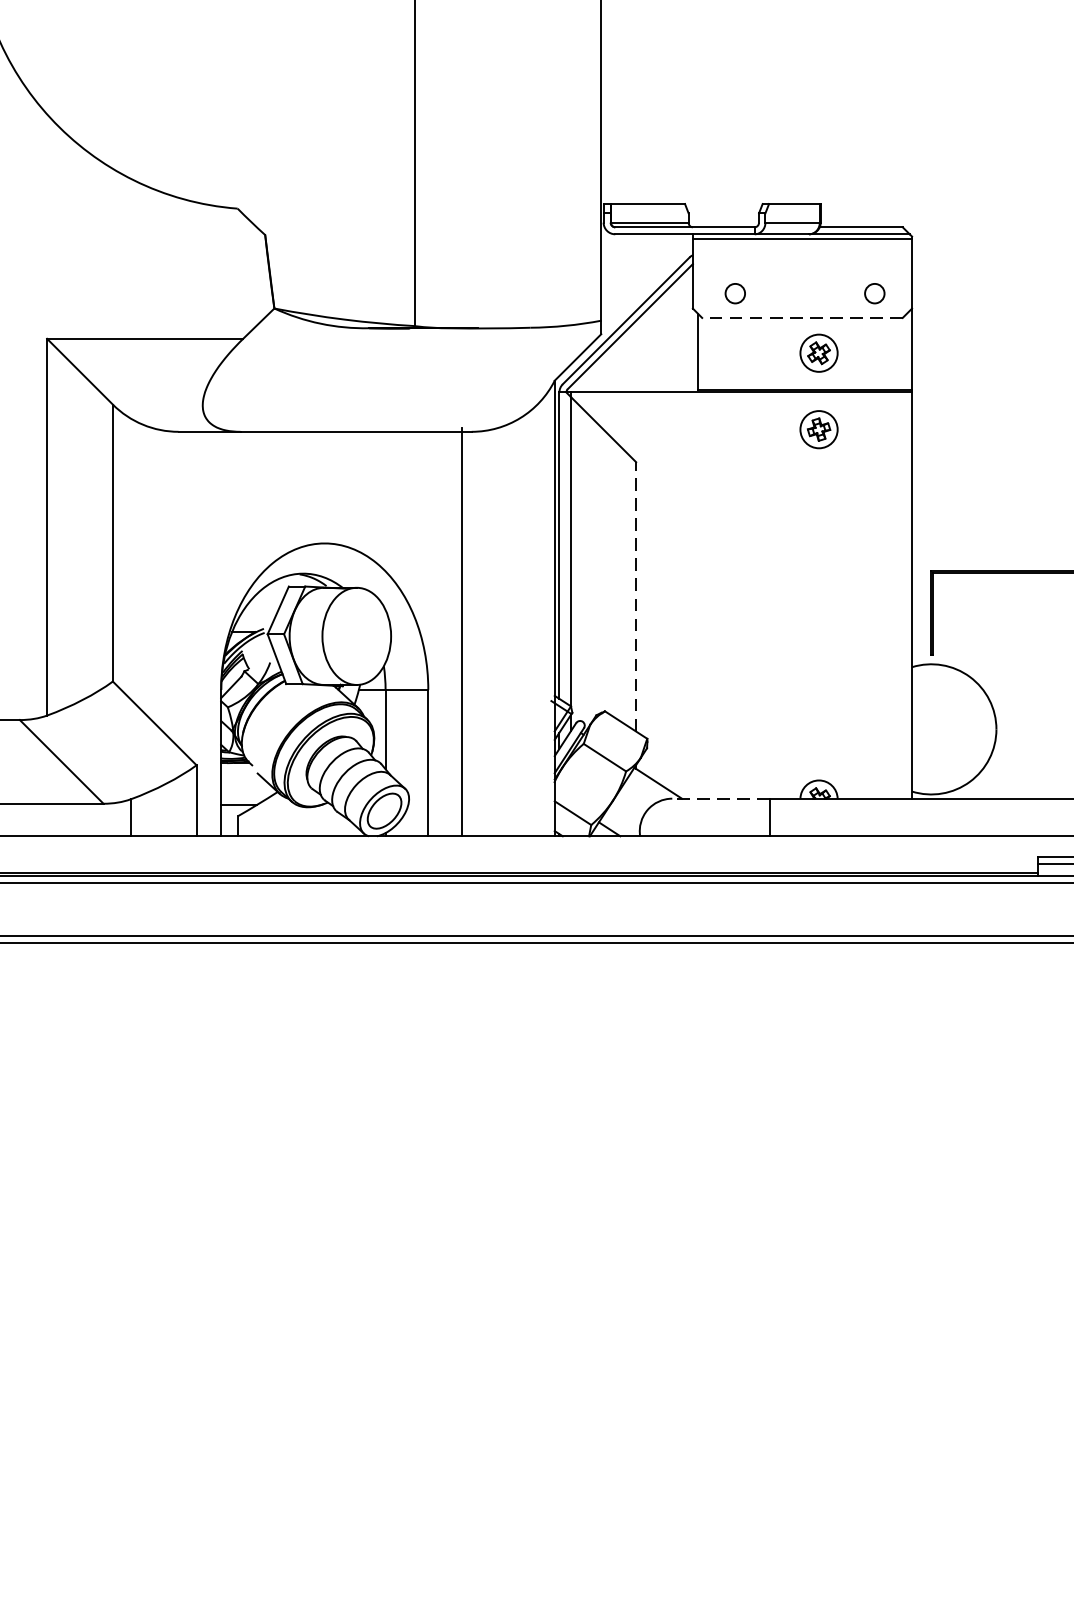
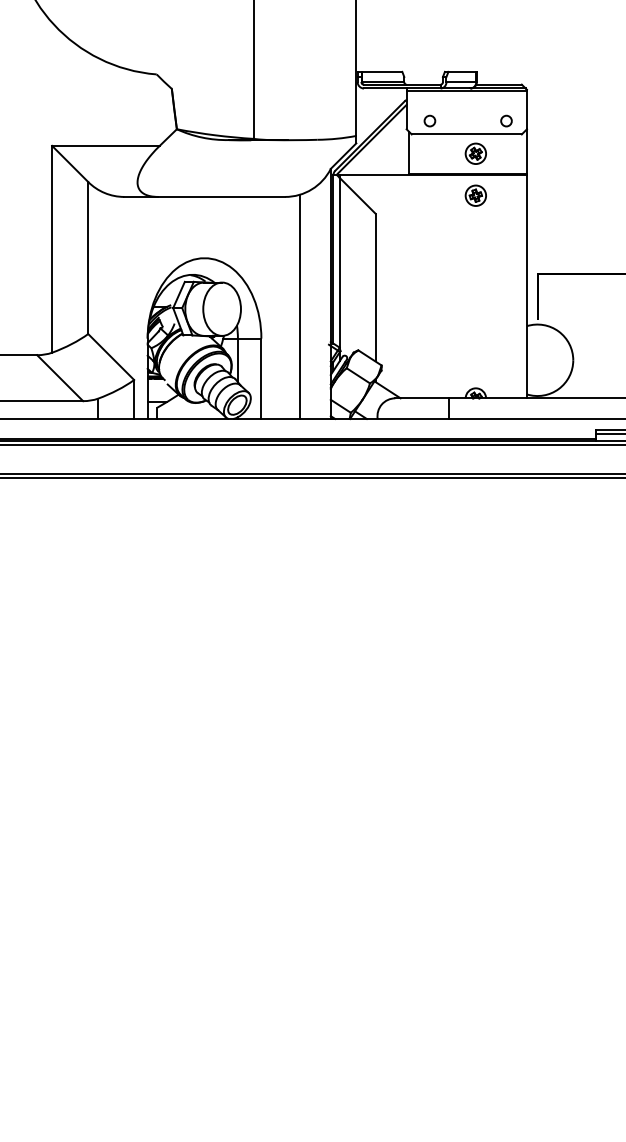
line: (801, 318) -> (466, 134), dashed -> solid
line: (636, 596) -> (375, 287), dashed -> solid
line: (461, 631) -> (299, 306), moved
line: (721, 798) -> (422, 398), dashed -> solid

